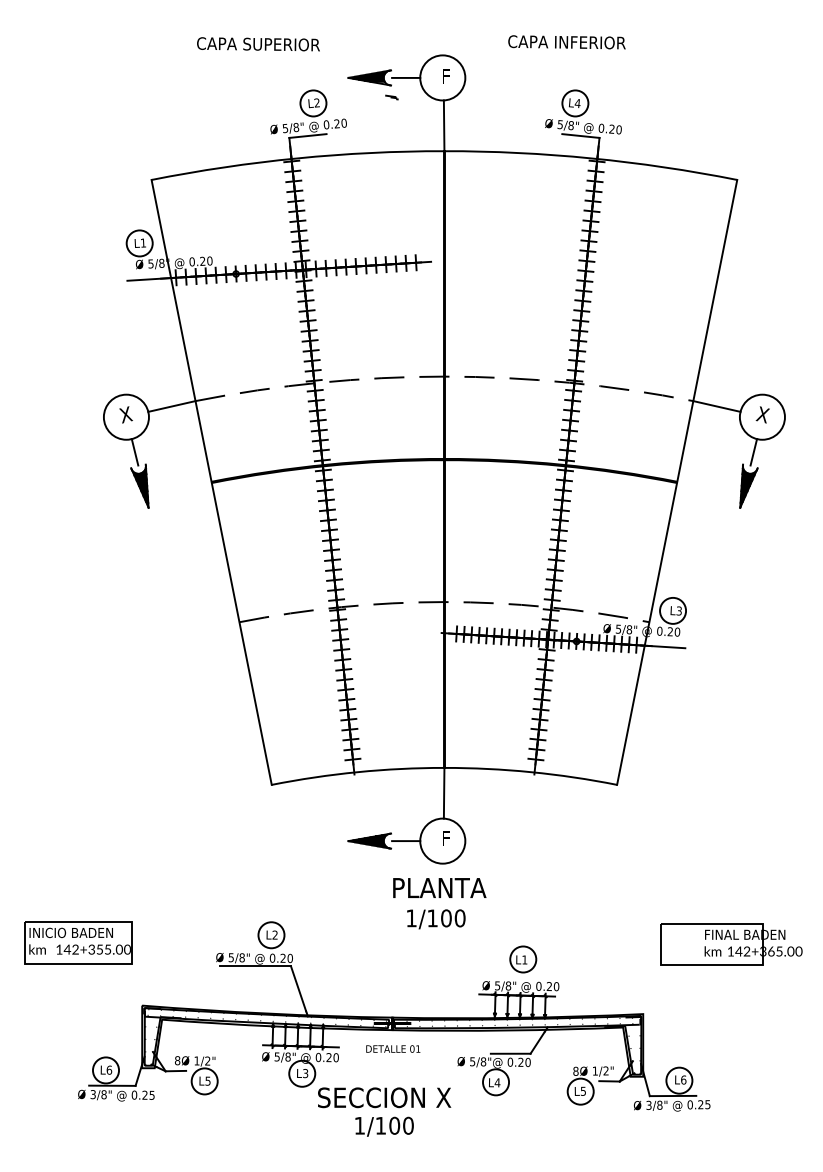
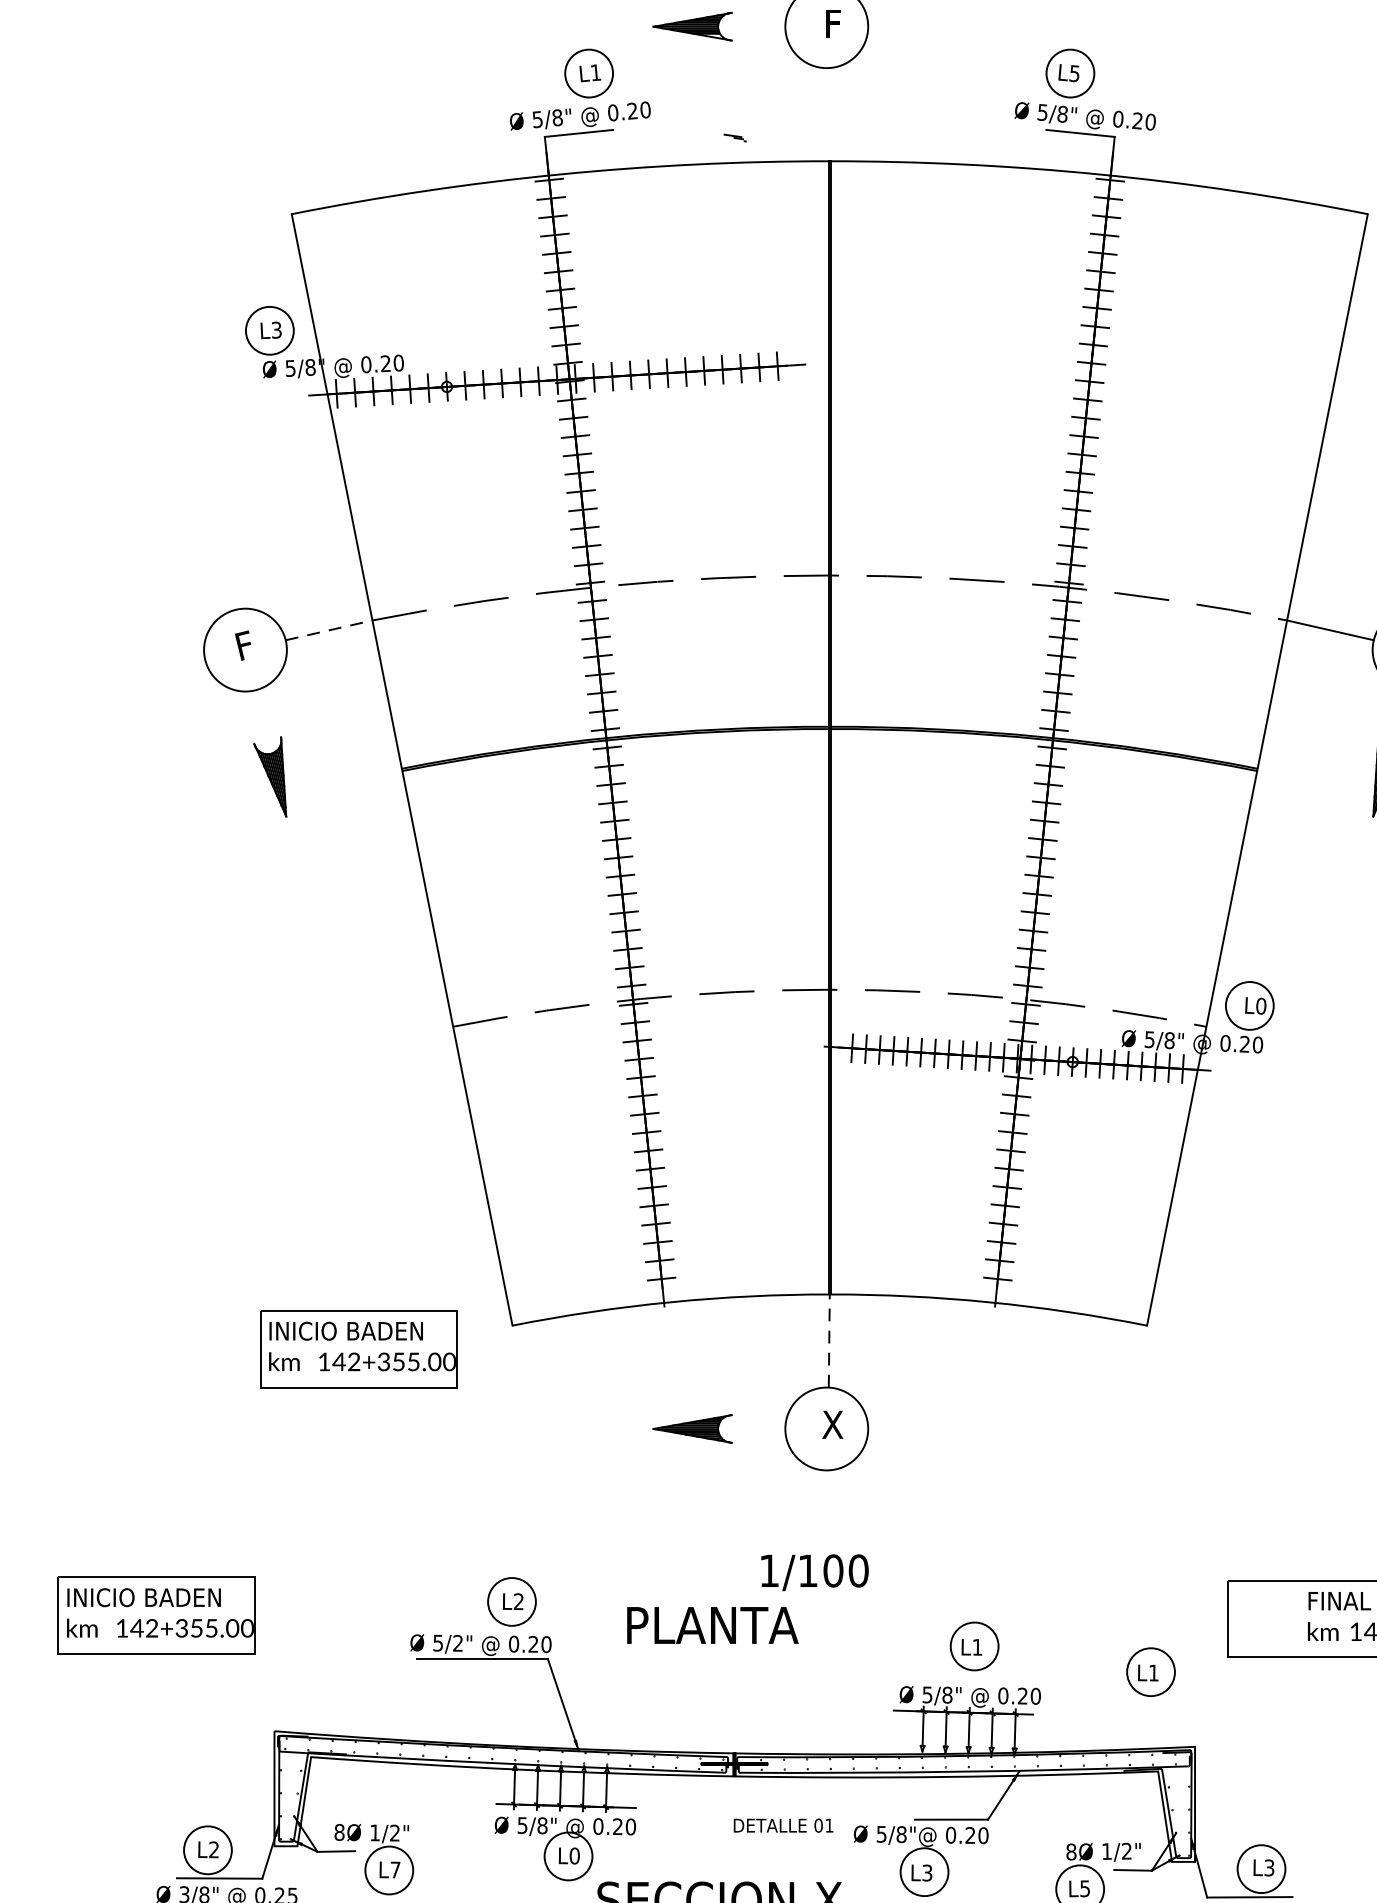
line: (406, 77) -> (760, 25), removed
part: (391, 97) -> (734, 137), moved
text: (316, 102) -> (594, 71), L2 -> L1
text: (577, 102) -> (1074, 71), L4 -> L5
line: (443, 125) -> (828, 114), removed
text: (143, 242) -> (276, 329), L1 -> L3
line: (149, 279) -> (287, 397), removed
line: (172, 406) -> (330, 630), solid -> dashed
text: (126, 414) -> (245, 645), X -> F
line: (134, 452) -> (260, 714), removed
text: (678, 610) -> (1259, 1005), L3 -> L0
line: (663, 646) -> (1232, 1071), removed
line: (444, 792) -> (829, 1339), solid -> dashed
part: (188, 797) -> (359, 1348), added
text: (445, 838) -> (831, 1424), F -> X
line: (406, 841) -> (760, 1429), removed
text: (439, 887) -> (712, 1624), moved
text: (241, 957) -> (456, 1642), 5/8" -> 5/2"
part: (619, 973) -> (1151, 1672), added
text: (393, 1048) -> (783, 1824), moved
text: (109, 1069) -> (214, 1848), L6 -> L2
text: (305, 1073) -> (574, 1855), L3 -> L0
text: (683, 1079) -> (1269, 1866), L6 -> L3
text: (207, 1080) -> (394, 1868), L5 -> L7
text: (497, 1082) -> (927, 1872), L4 -> L3

